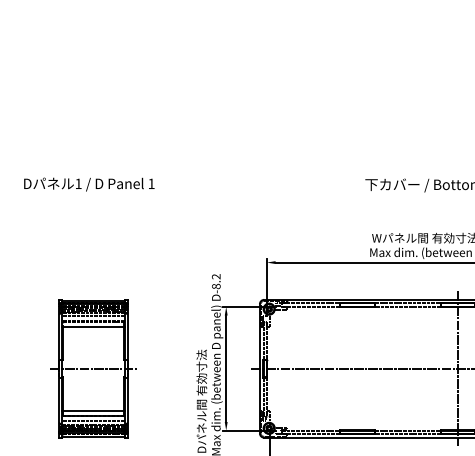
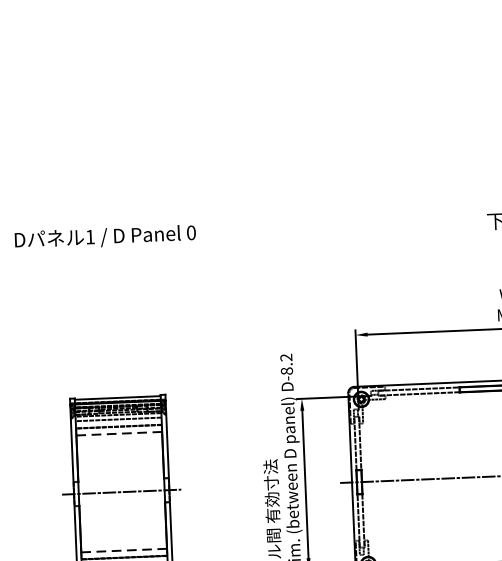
text: (151, 183) -> (191, 232), 1 -> 0
line: (92, 326) -> (117, 433), solid -> dashed
line: (92, 410) -> (122, 549), solid -> dashed

